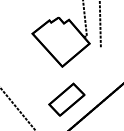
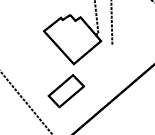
part: (67, 100) -> (66, 91), moved

